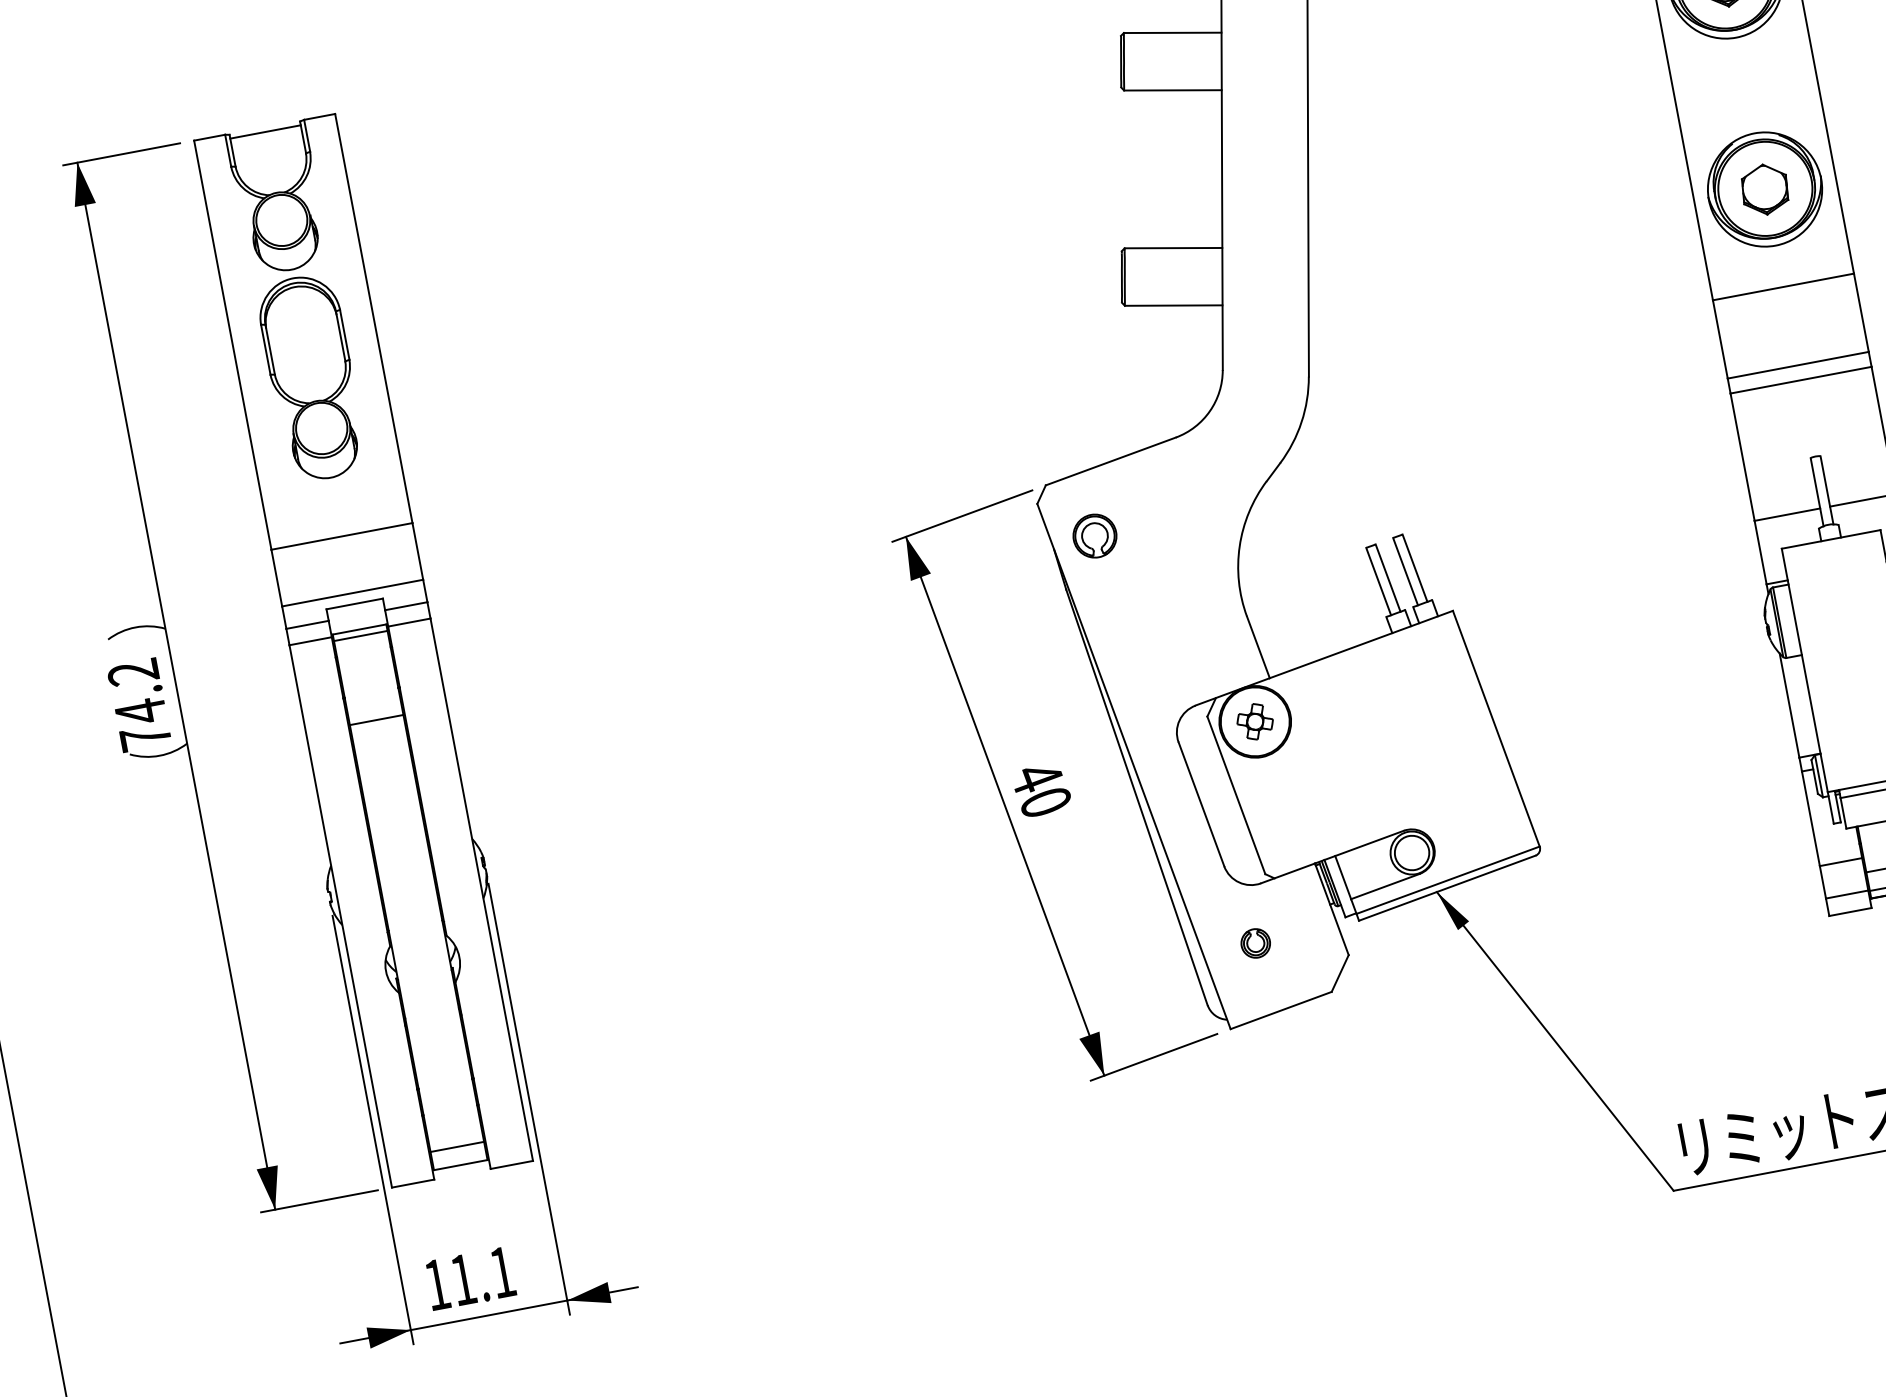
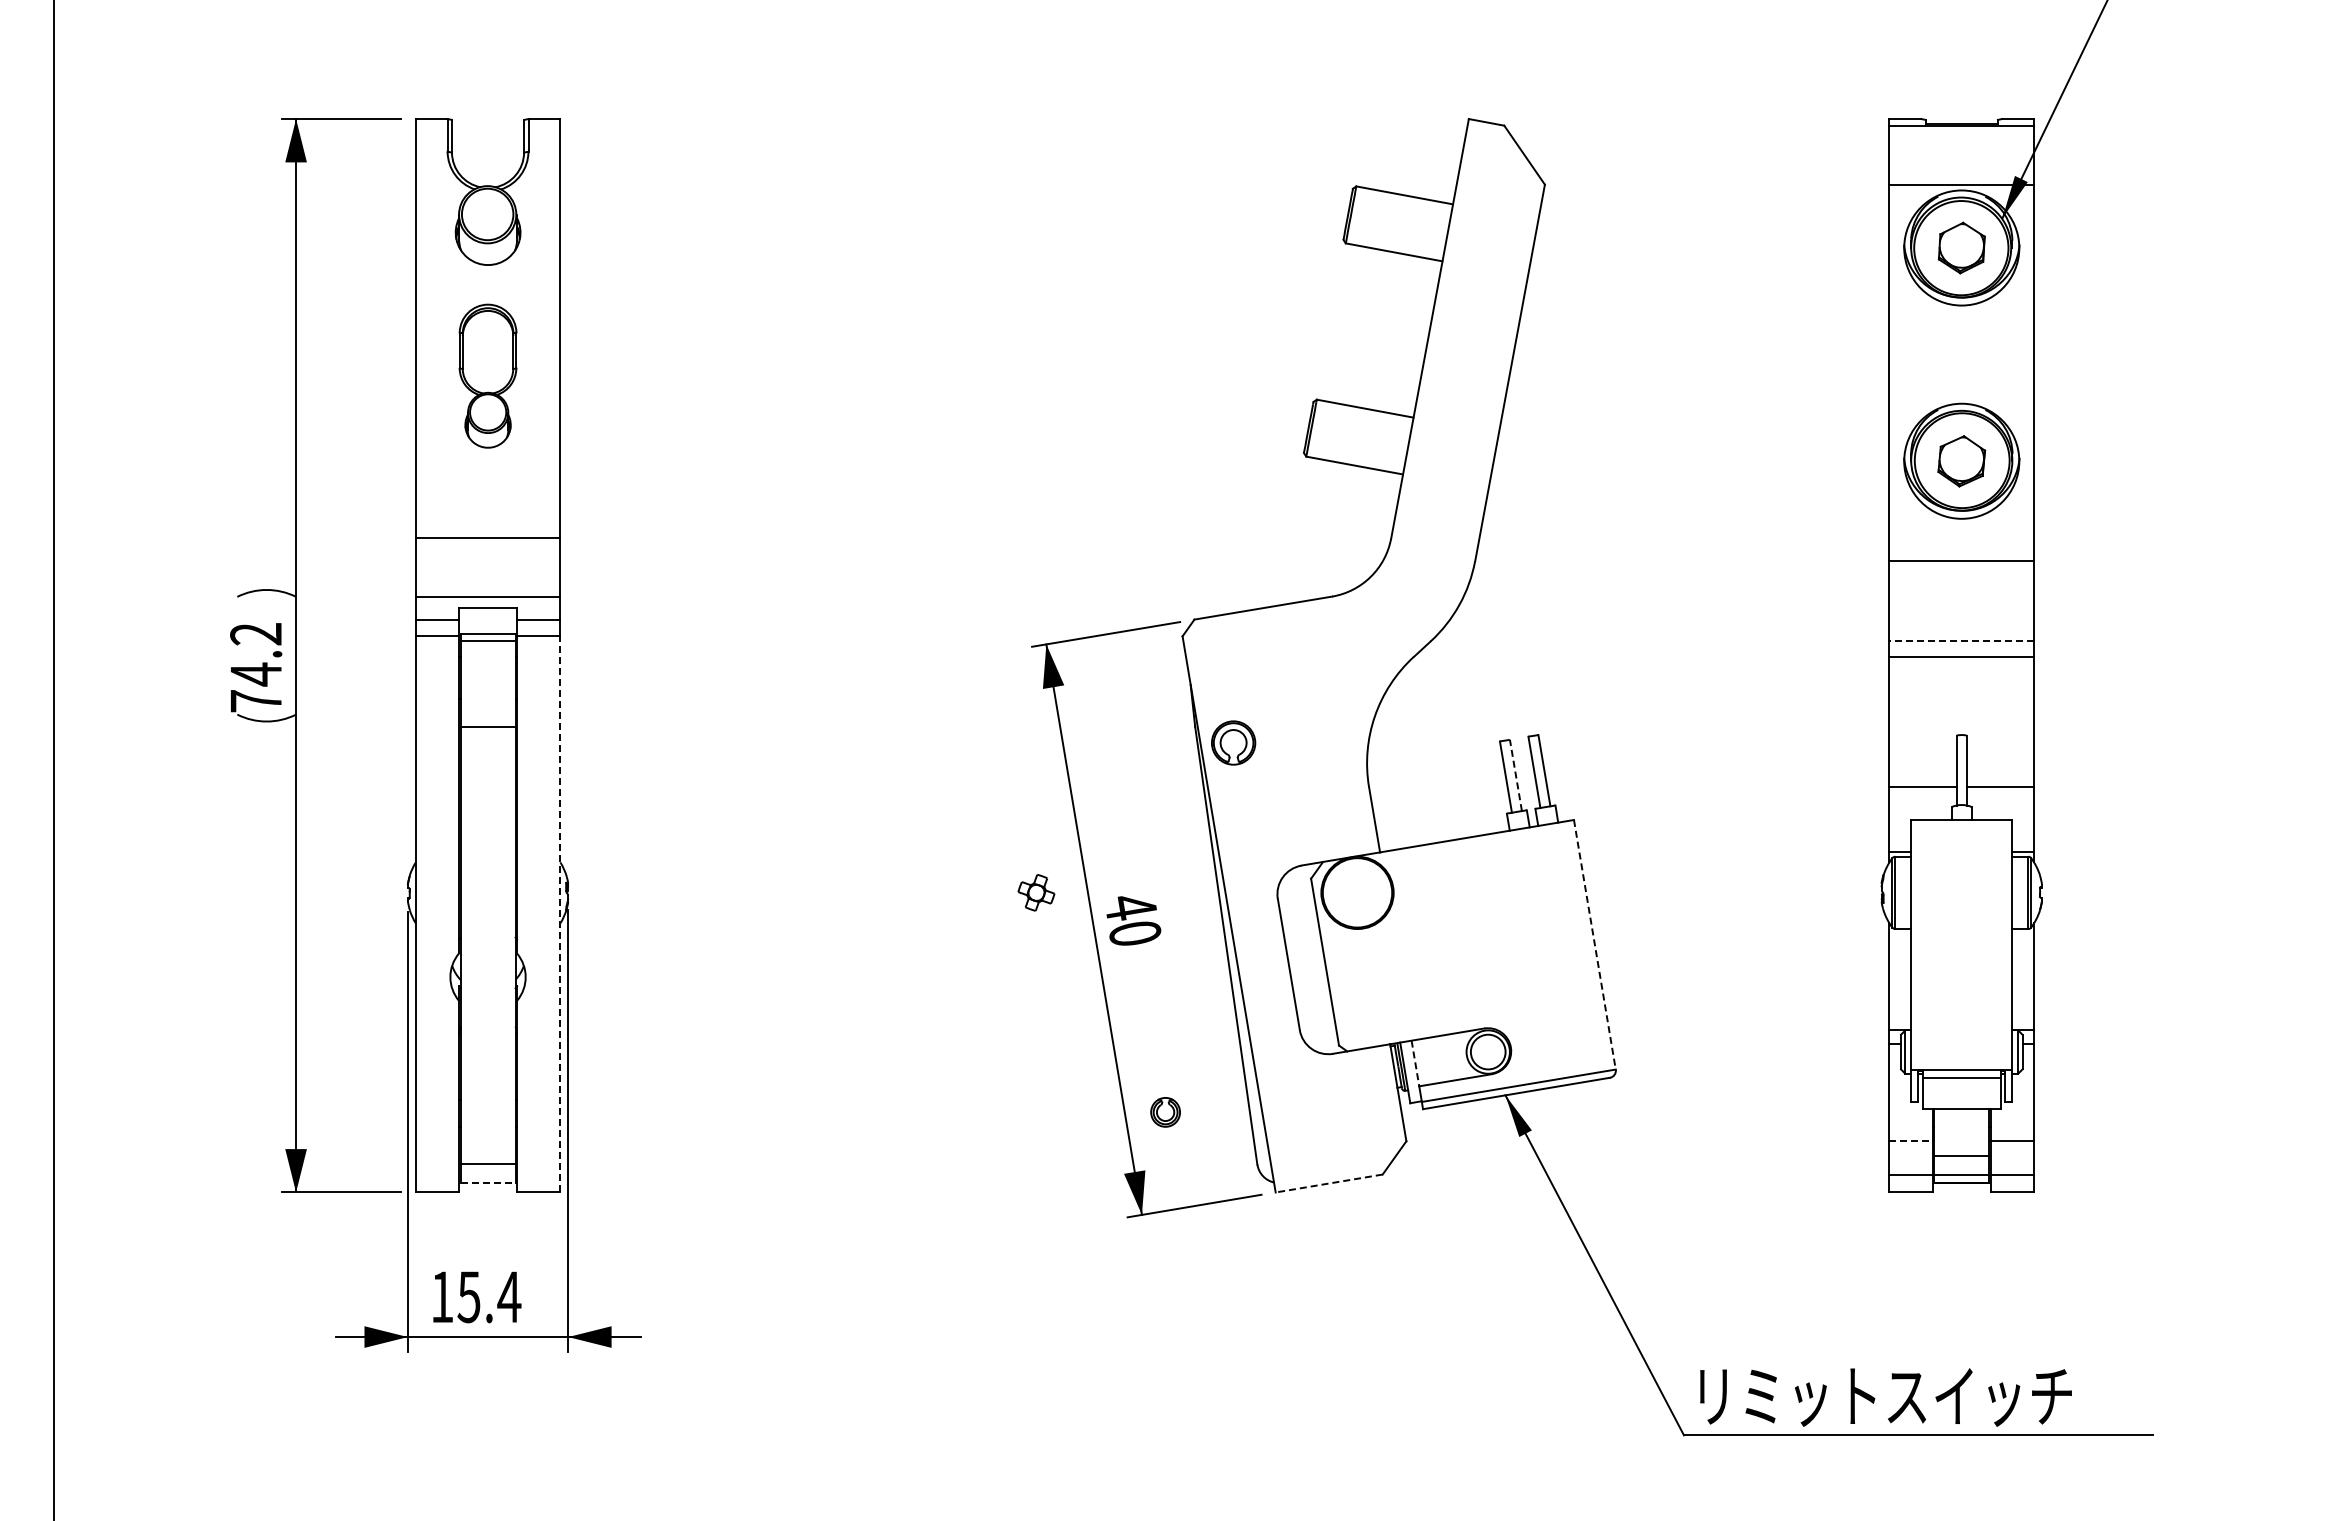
line: (264, 131) -> (487, 123), removed
line: (1798, 365) -> (1961, 641), solid -> dashed
part: (311, 378) -> (487, 376), size x0.7
part: (1094, 535) -> (1233, 742), moved
line: (1387, 577) -> (1515, 774), solid -> dashed
part: (1255, 721) -> (1036, 892), moved
line: (1495, 728) -> (1594, 944), solid -> dashed
line: (1841, 862) -> (1911, 1141), solid -> dashed
line: (1343, 877) -> (1415, 1063), solid -> dashed
line: (481, 888) -> (560, 913), solid -> dashed
part: (1255, 943) -> (1165, 1112), moved
line: (1280, 1010) -> (1328, 1183), solid -> dashed
line: (461, 1165) -> (488, 1183), solid -> dashed
text: (483, 1276) -> (489, 1297), 11.1 -> 15.4

